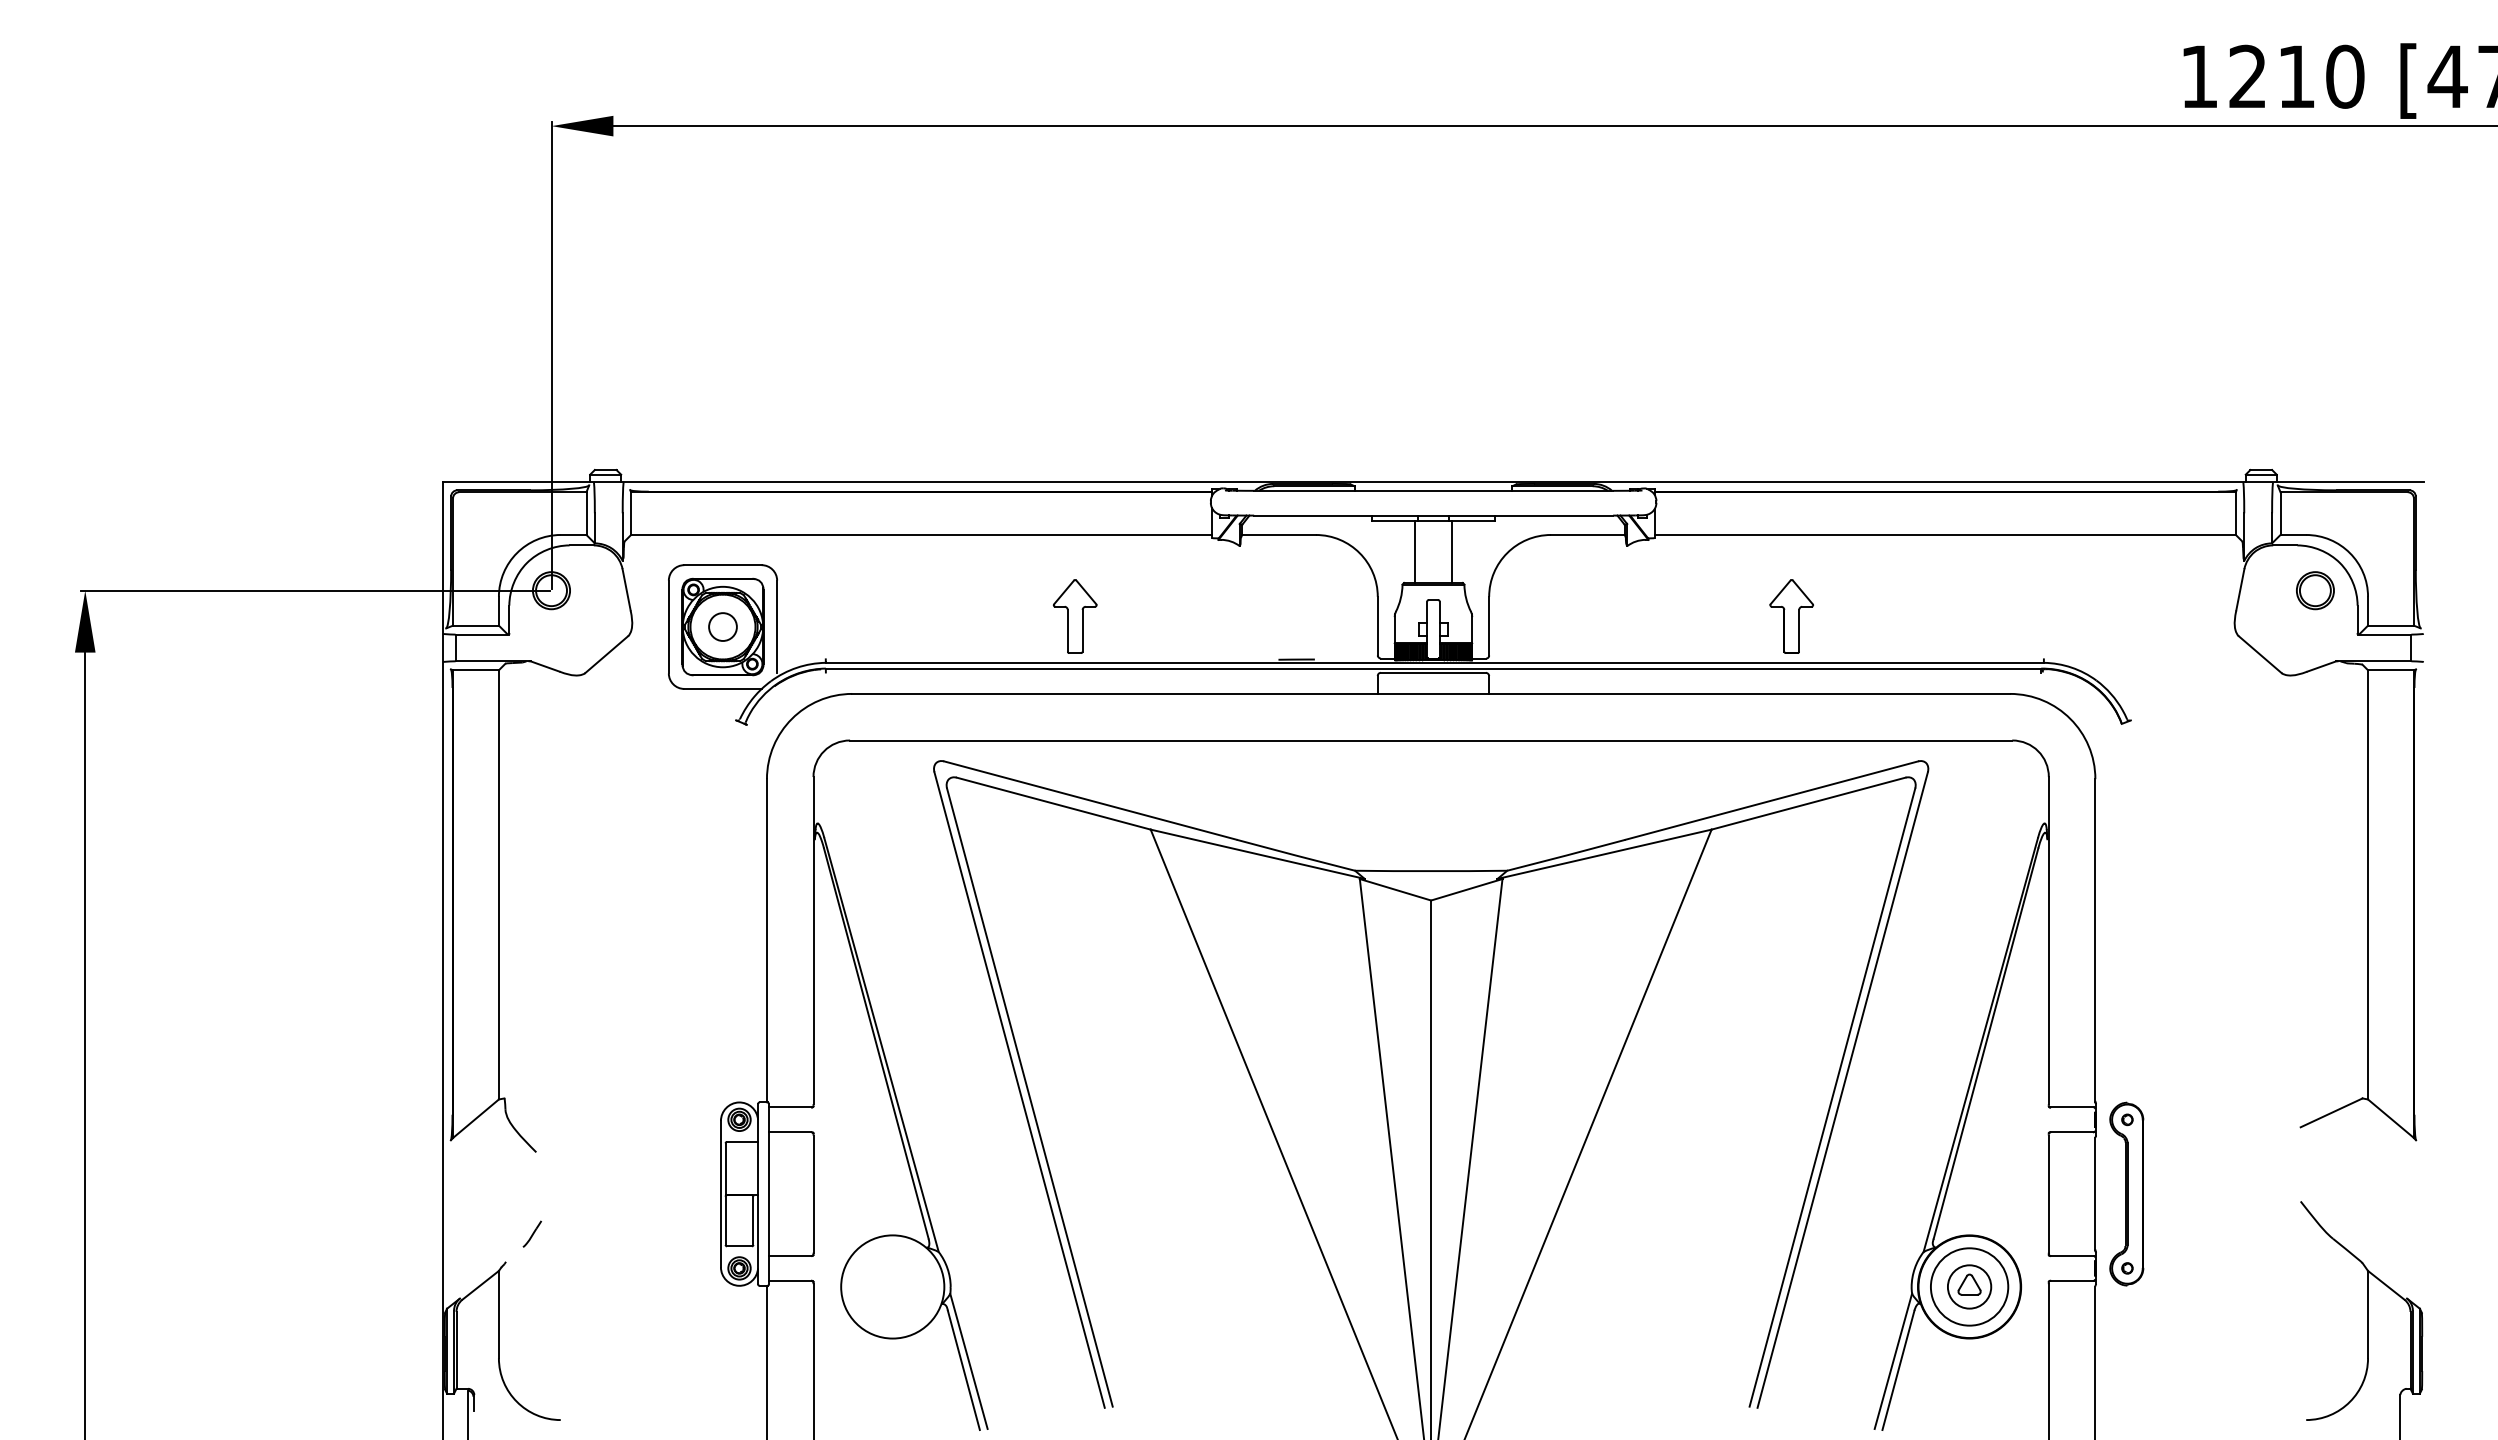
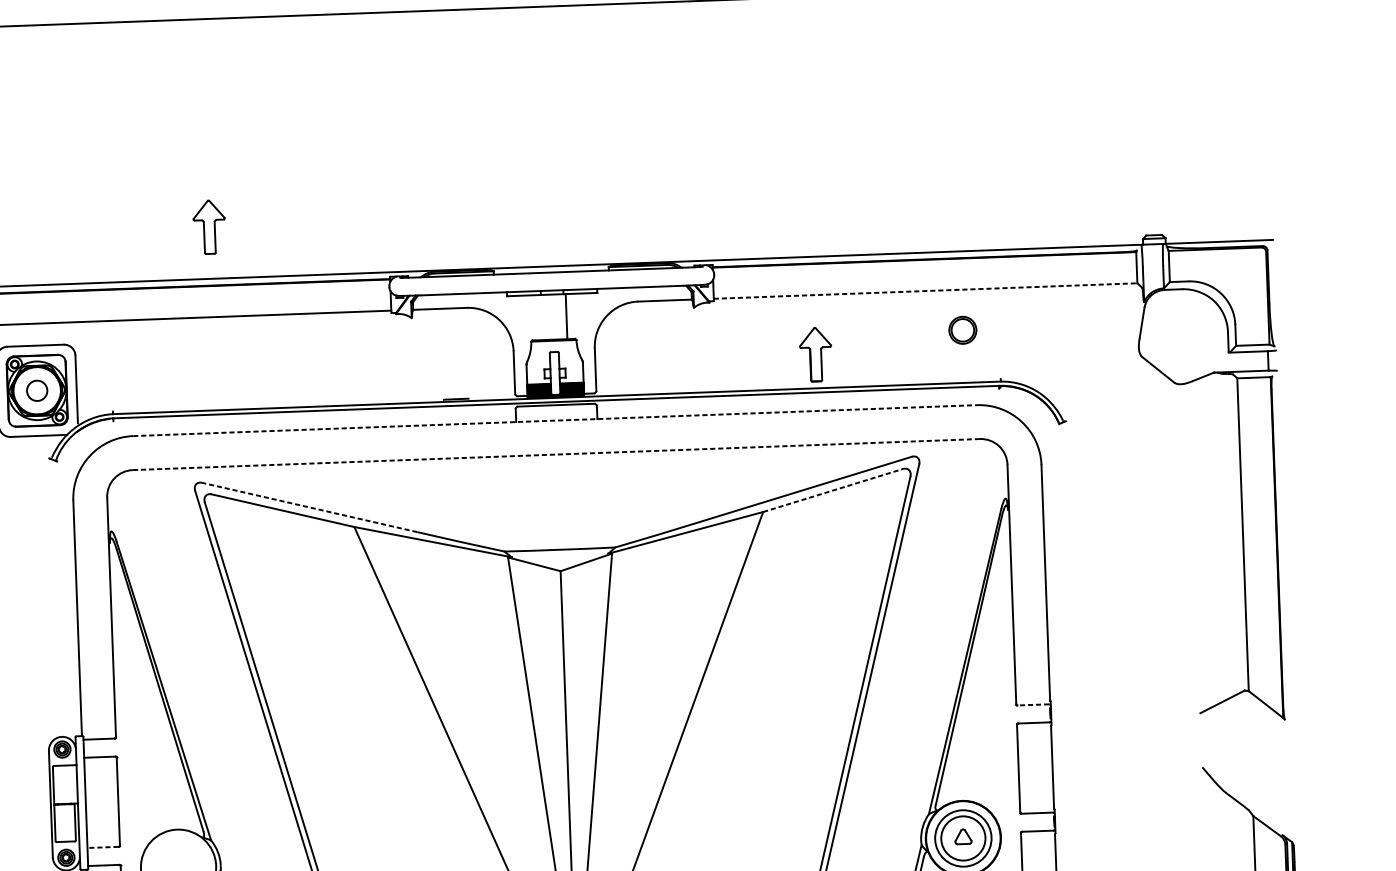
line: (1945, 535) -> (925, 291), solid -> dashed
line: (1414, 551) -> (539, 317), removed
part: (2315, 590) -> (962, 330), moved
part: (1074, 616) -> (208, 227), moved
line: (1431, 693) -> (555, 420), solid -> dashed
line: (1430, 740) -> (555, 454), solid -> dashed
line: (1089, 800) -> (308, 507), solid -> dashed
line: (1809, 803) -> (833, 490), solid -> dashed
line: (2071, 1107) -> (1032, 704), solid -> dashed
part: (2126, 1193) -> (1075, 766), removed
line: (789, 1256) -> (102, 847), solid -> dashed
circle: (1969, 1286) -> (963, 838), size x1.4

